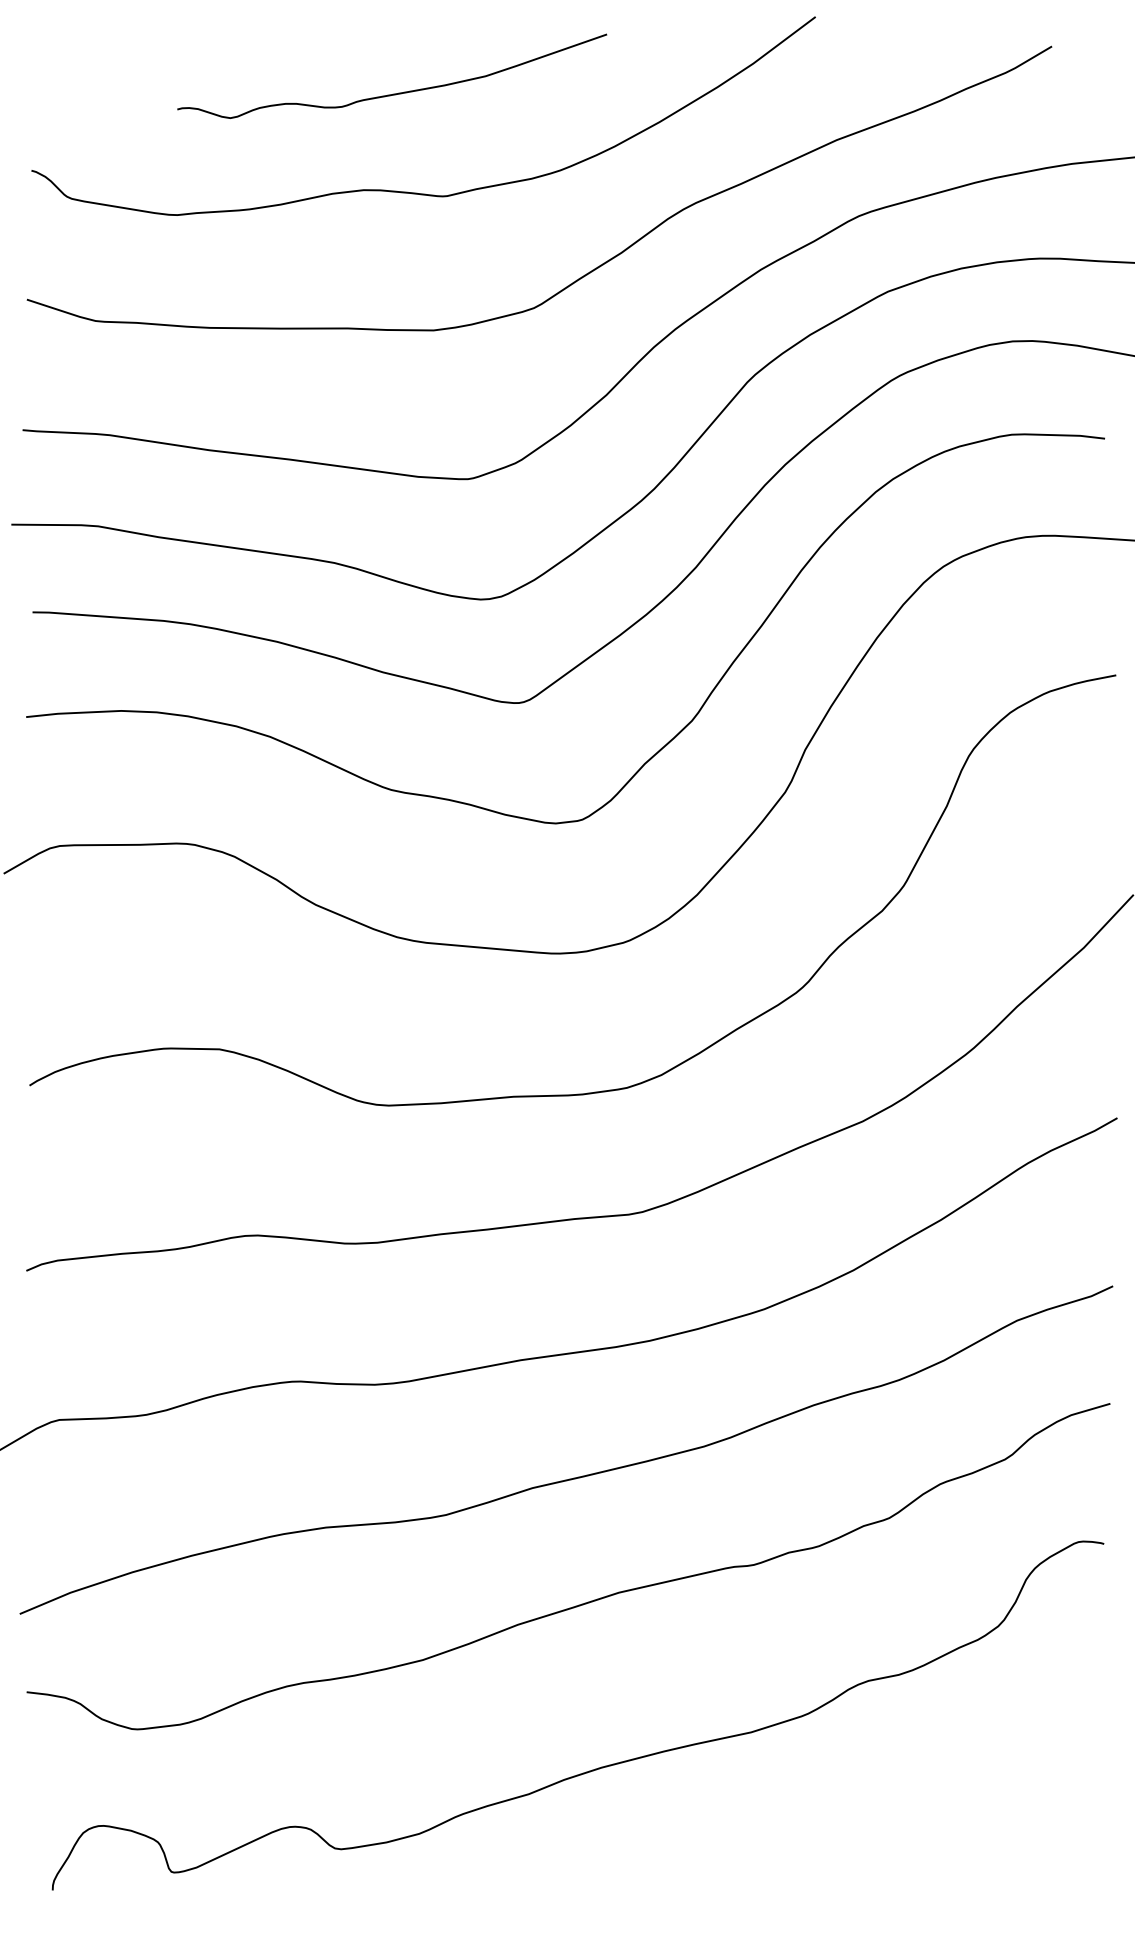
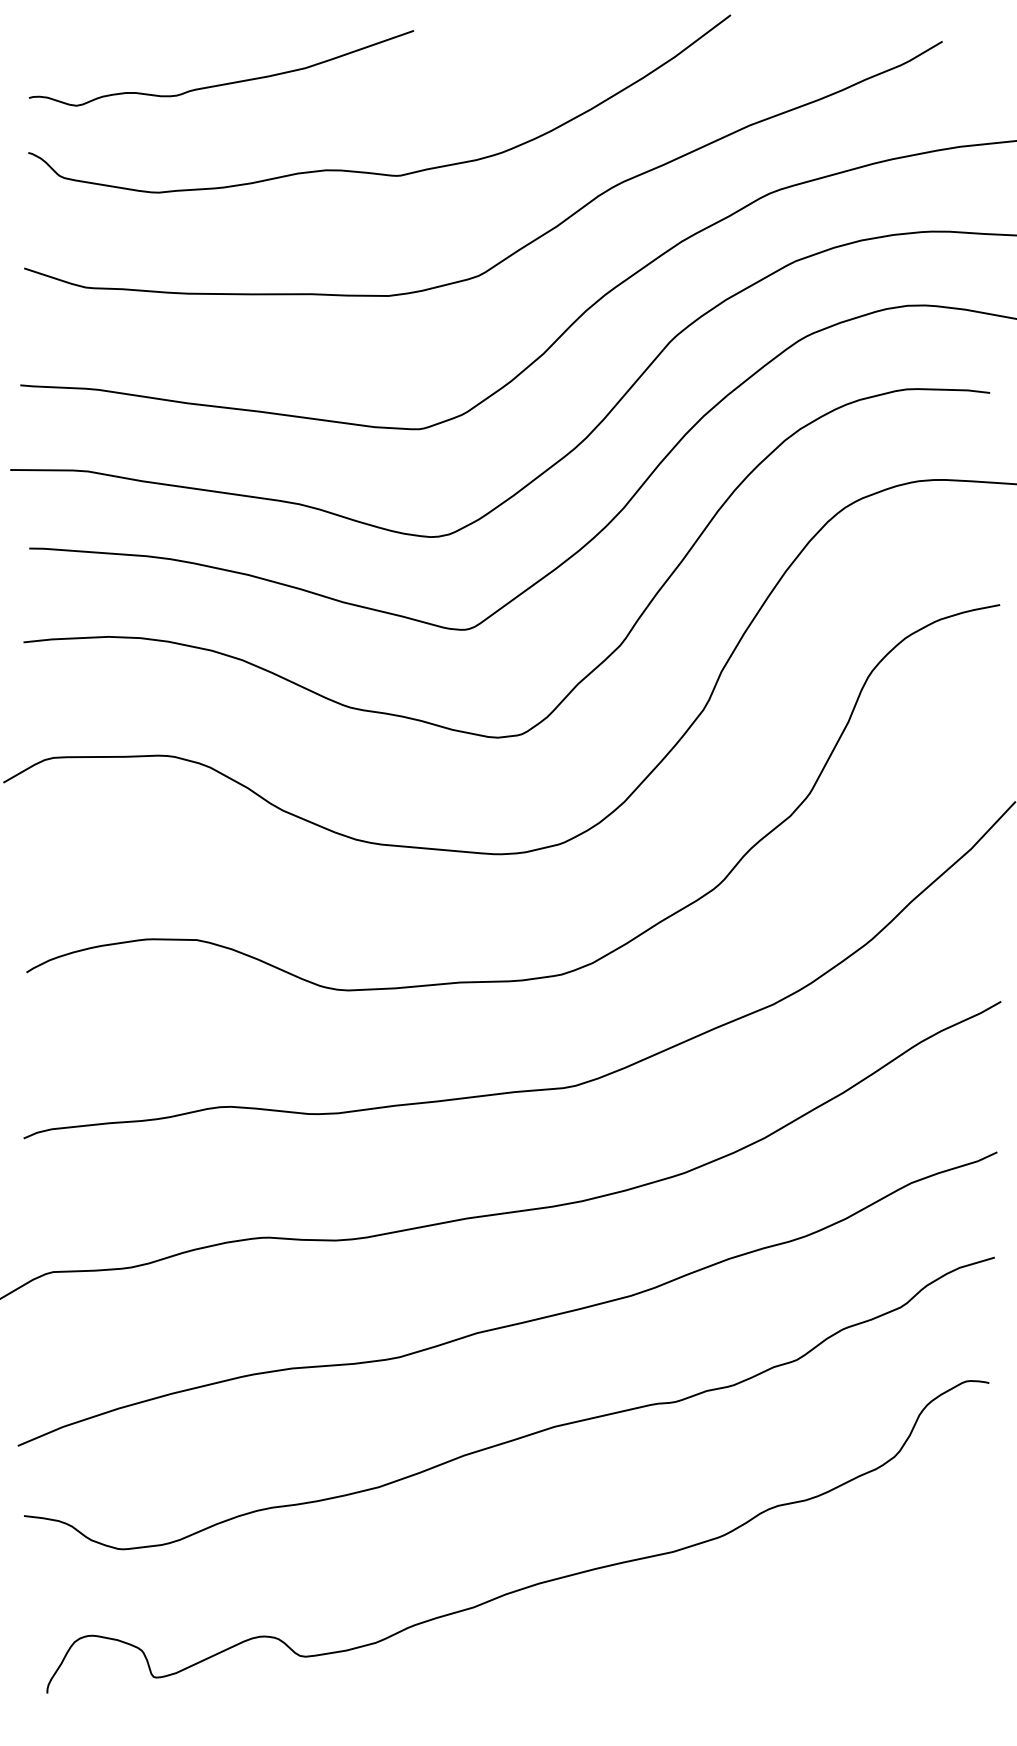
curve: (393, 93) -> (222, 83), moved

